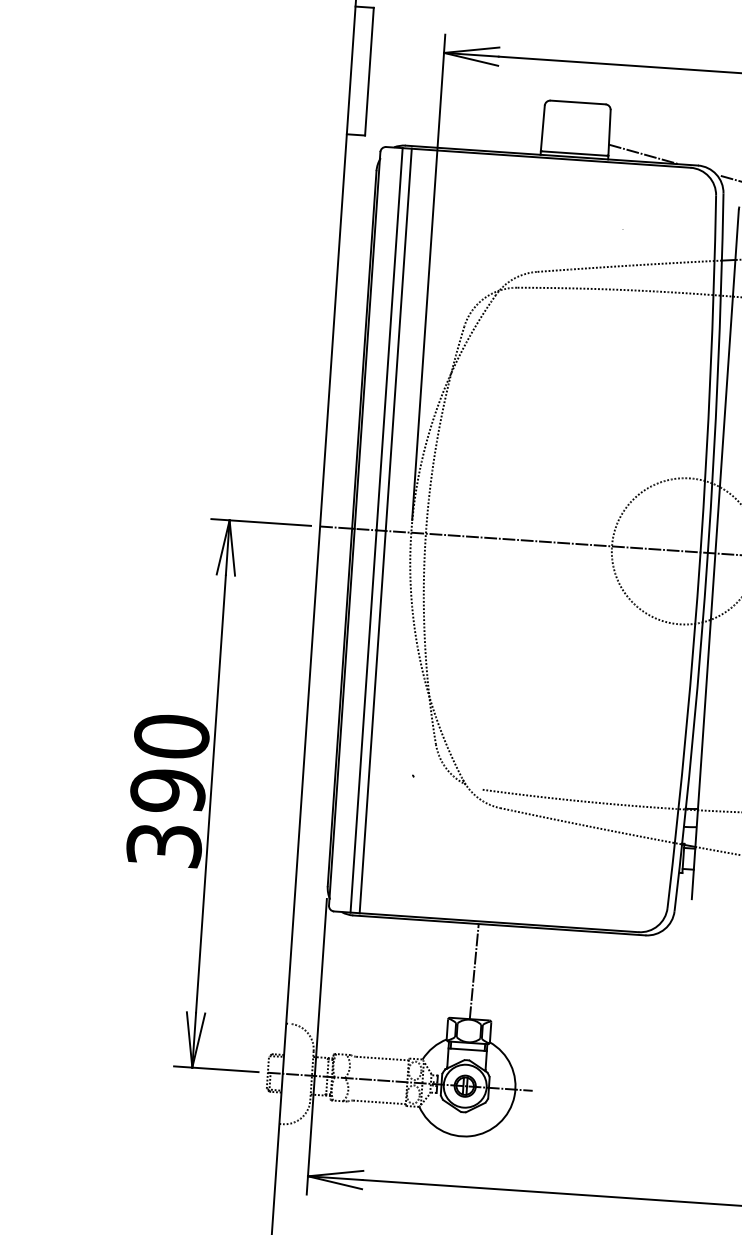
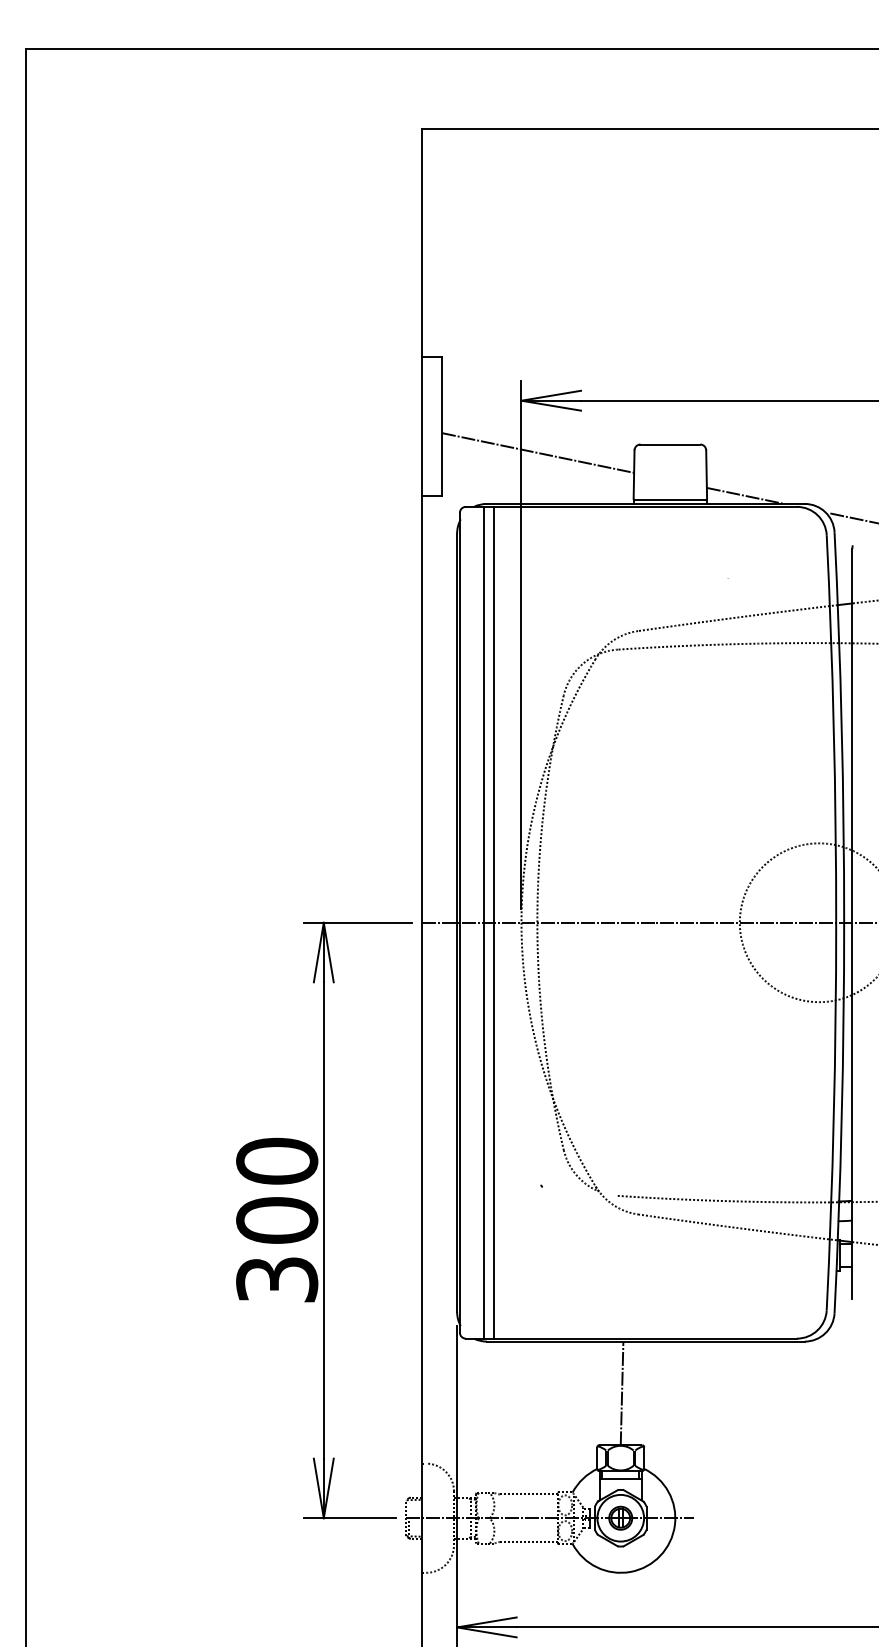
line: (456, 101) -> (538, 452), added
text: (168, 791) -> (277, 1220), 390 -> 300

